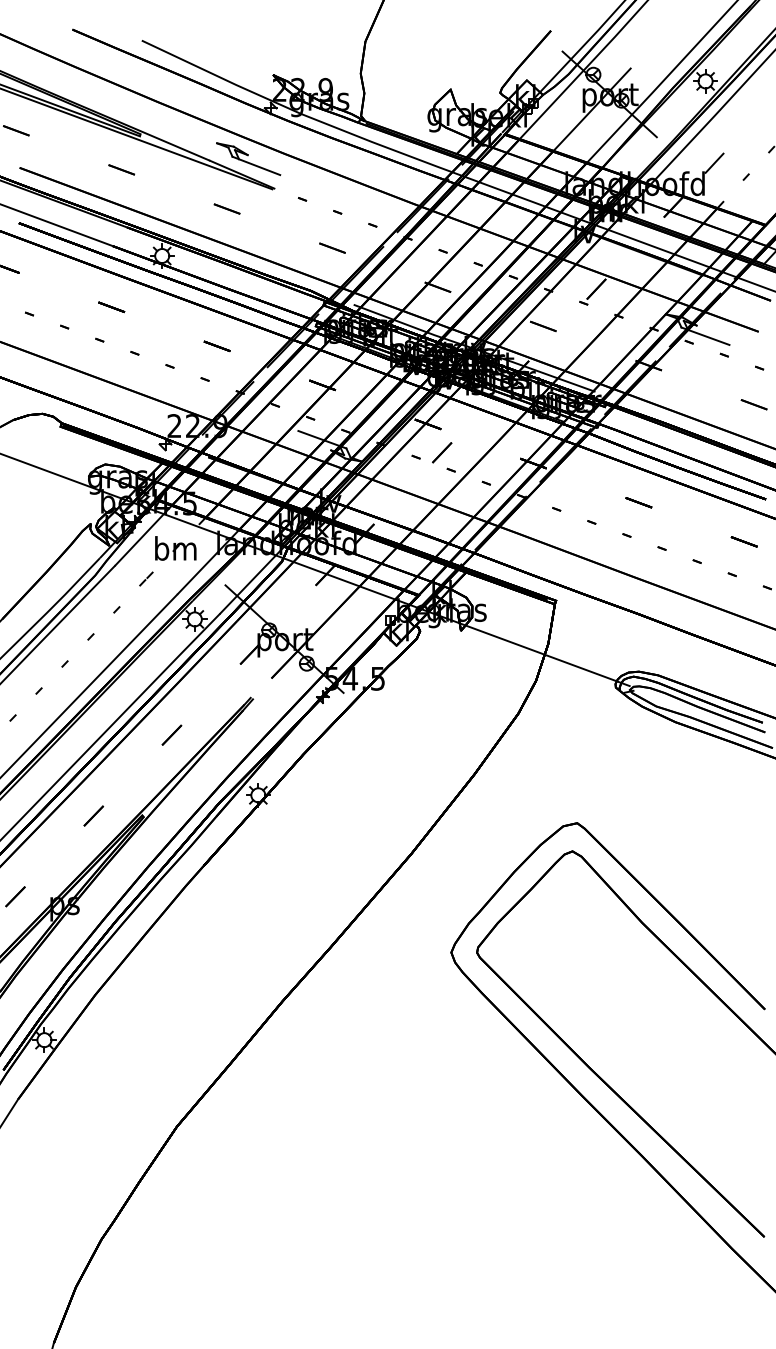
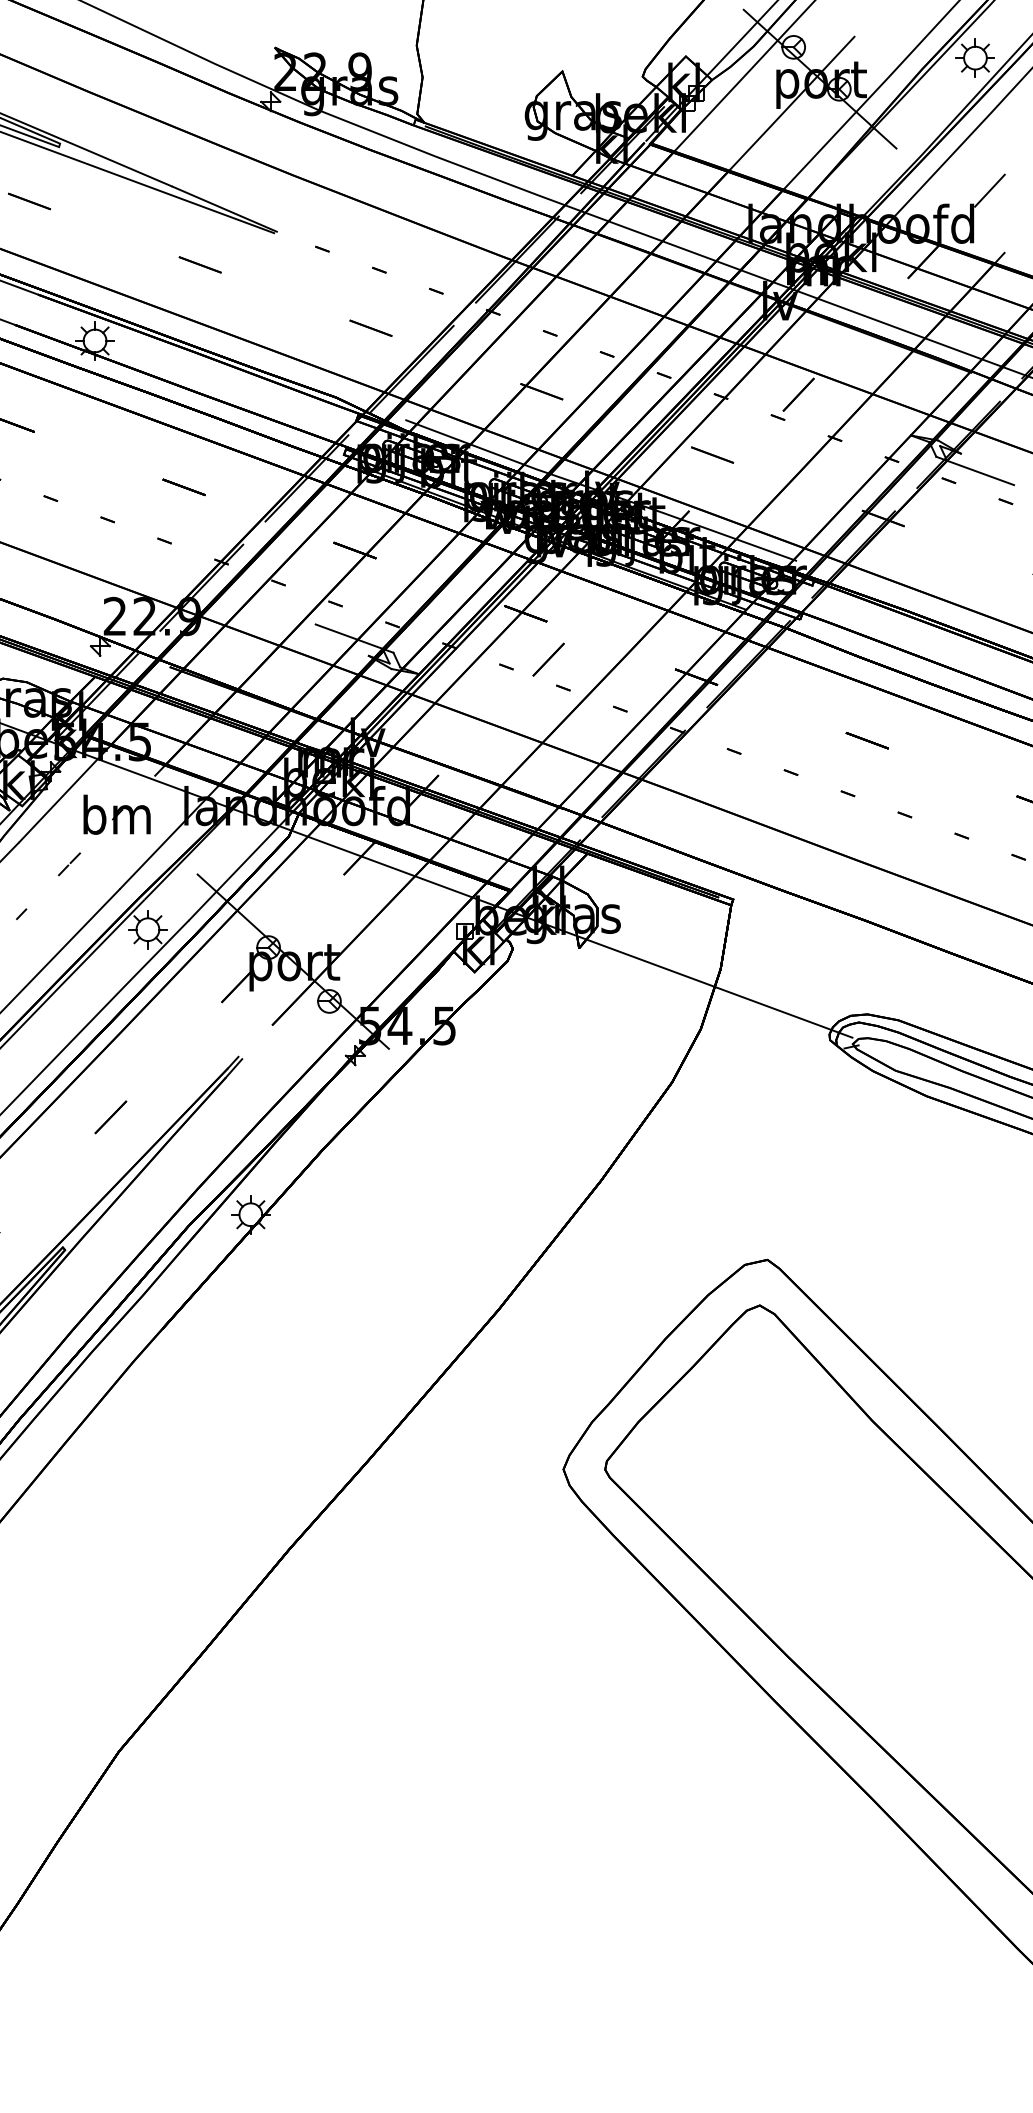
part: (248, 159) -> (234, 184), removed

